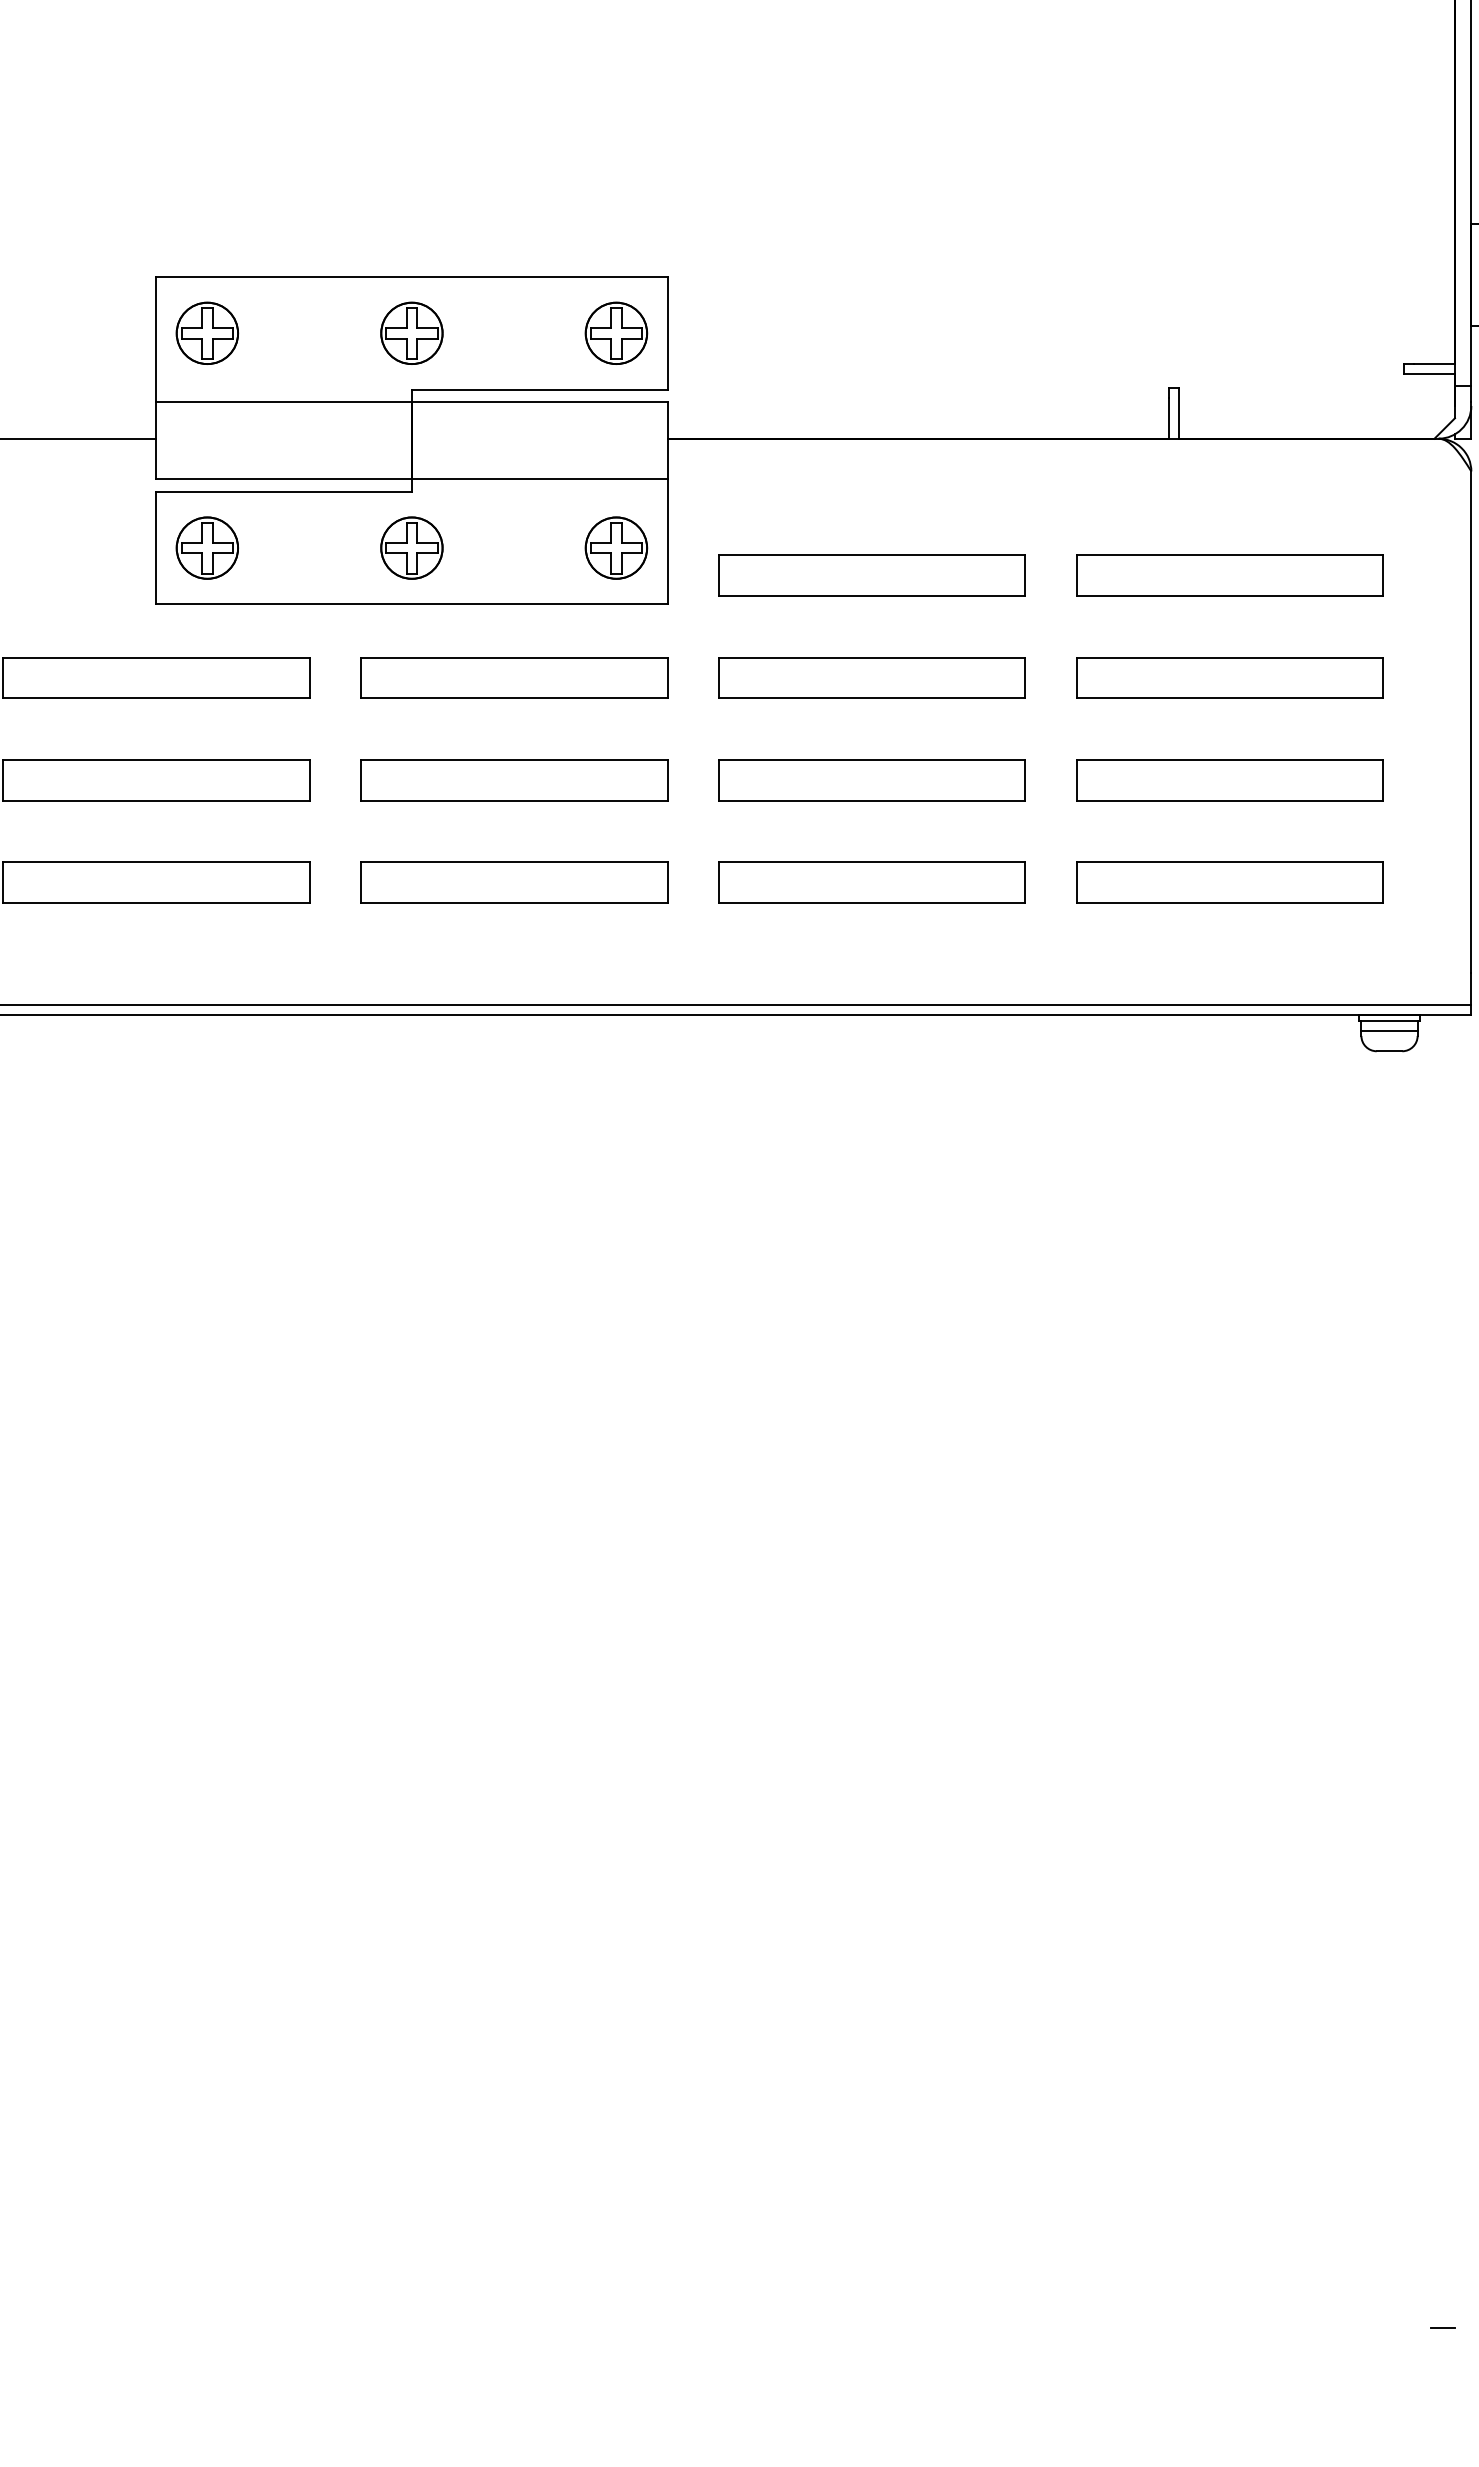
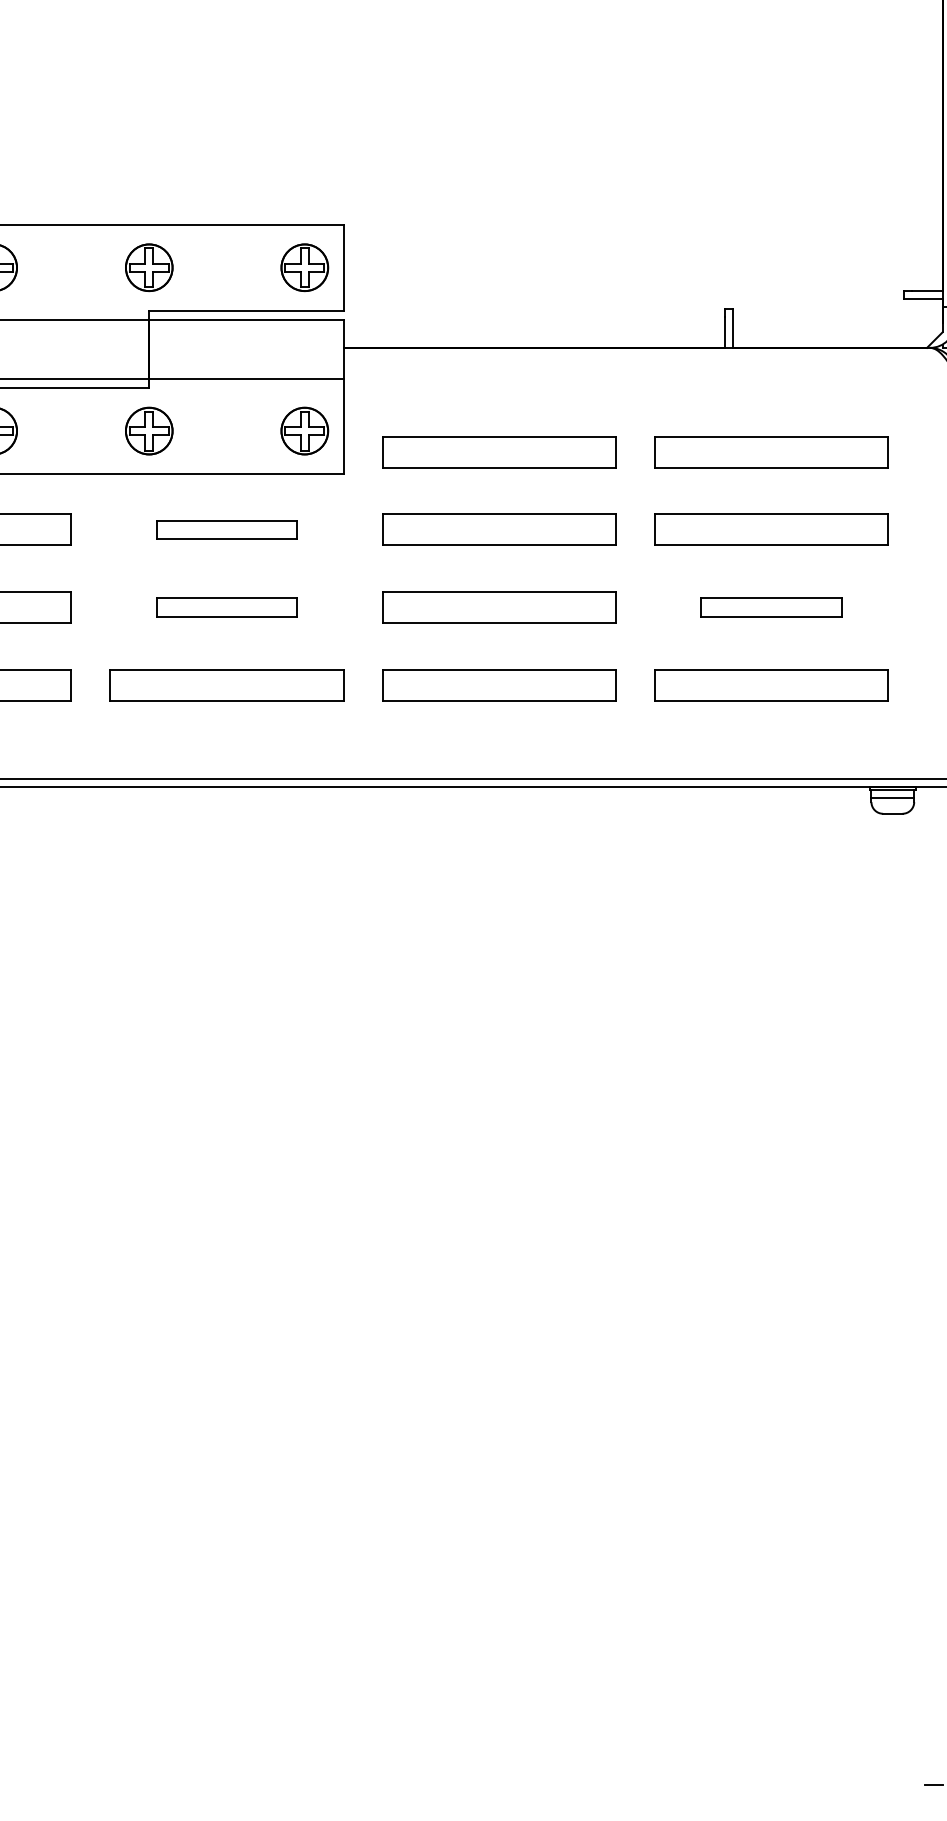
part: (514, 677) -> (227, 529), size x0.6
part: (514, 780) -> (227, 607), size x0.6
part: (1229, 780) -> (771, 607), size x0.6

